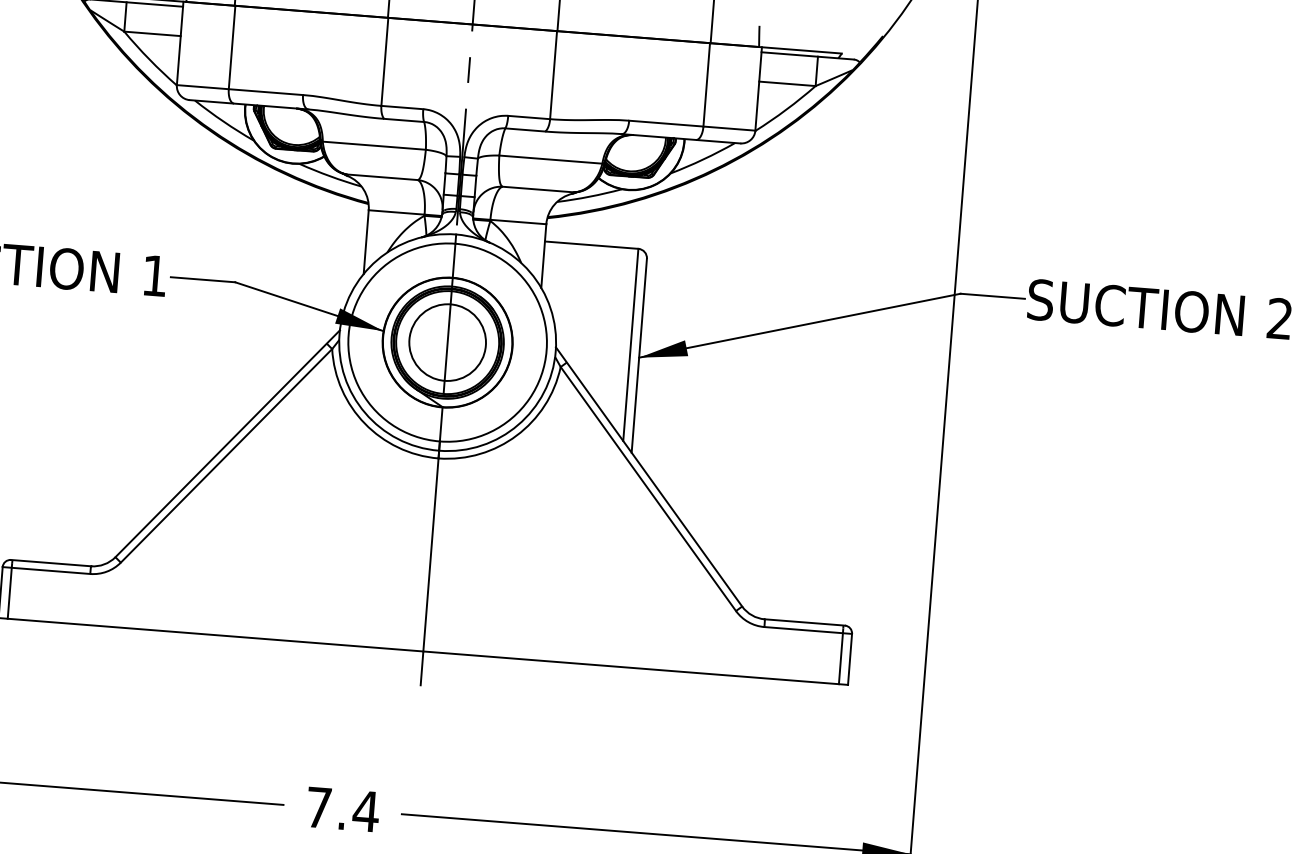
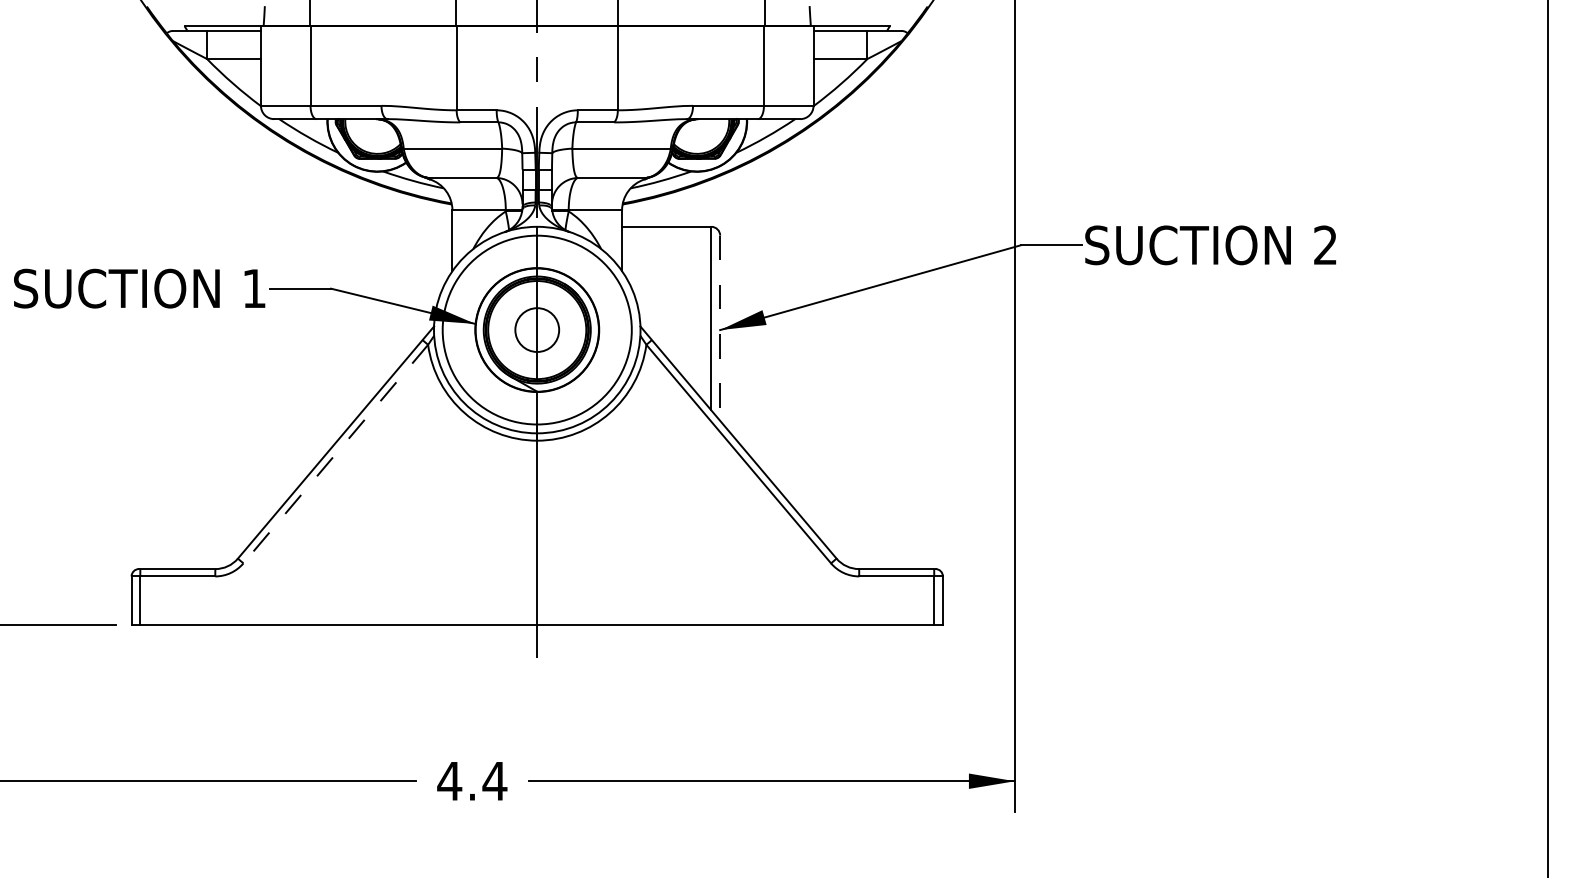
circle: (446, 341) -> (536, 329), size x0.6
line: (639, 356) -> (720, 328), solid -> dashed
line: (226, 456) -> (335, 454), solid -> dashed
text: (318, 807) -> (449, 781), 7.4 -> 4.4

